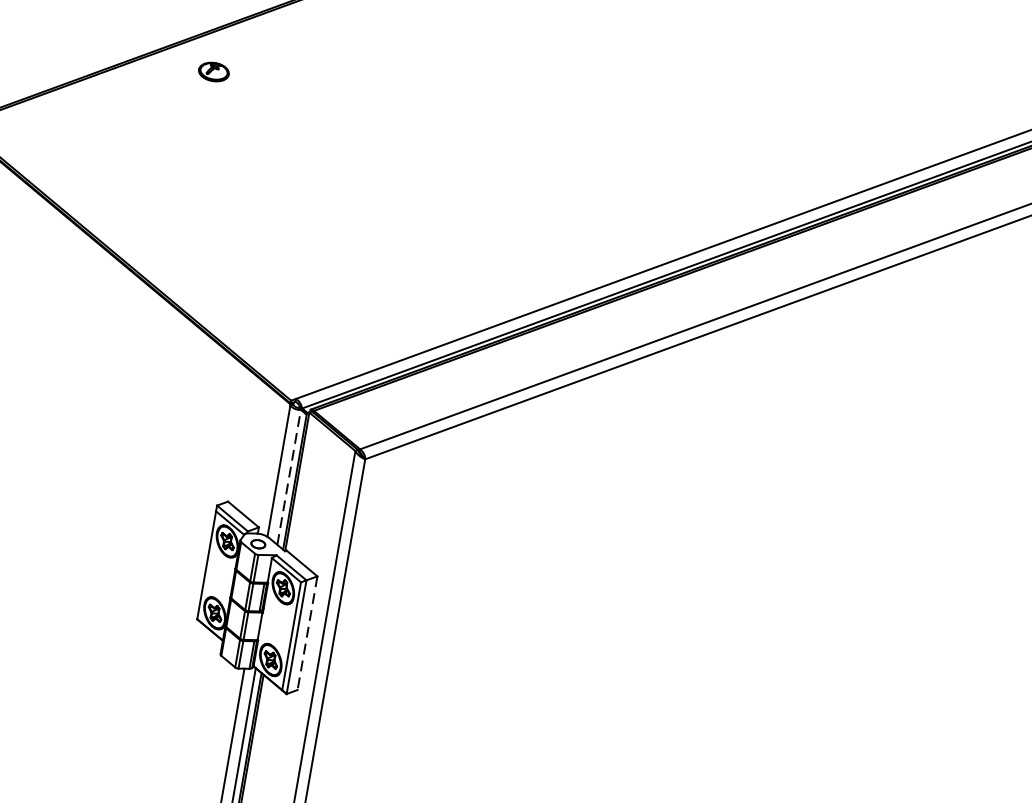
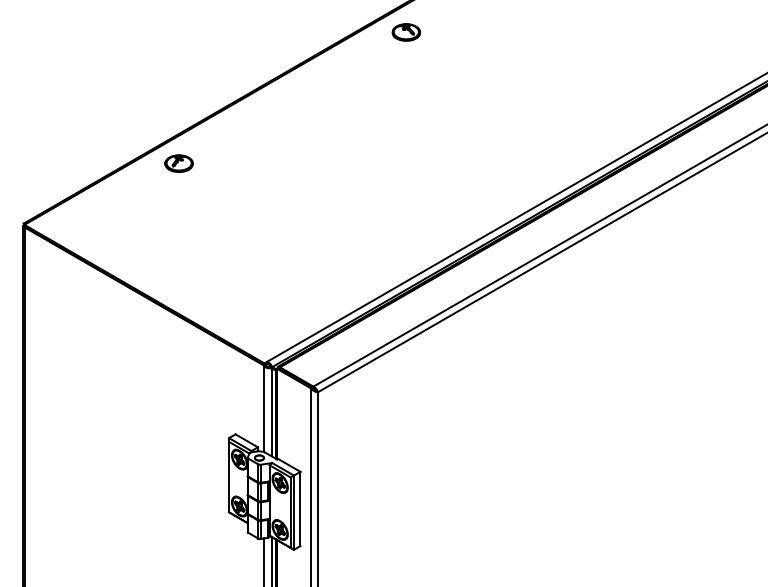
part: (213, 71) -> (178, 163), size x1.43
line: (289, 476) -> (271, 411), dashed -> solid
line: (307, 634) -> (300, 509), dashed -> solid

